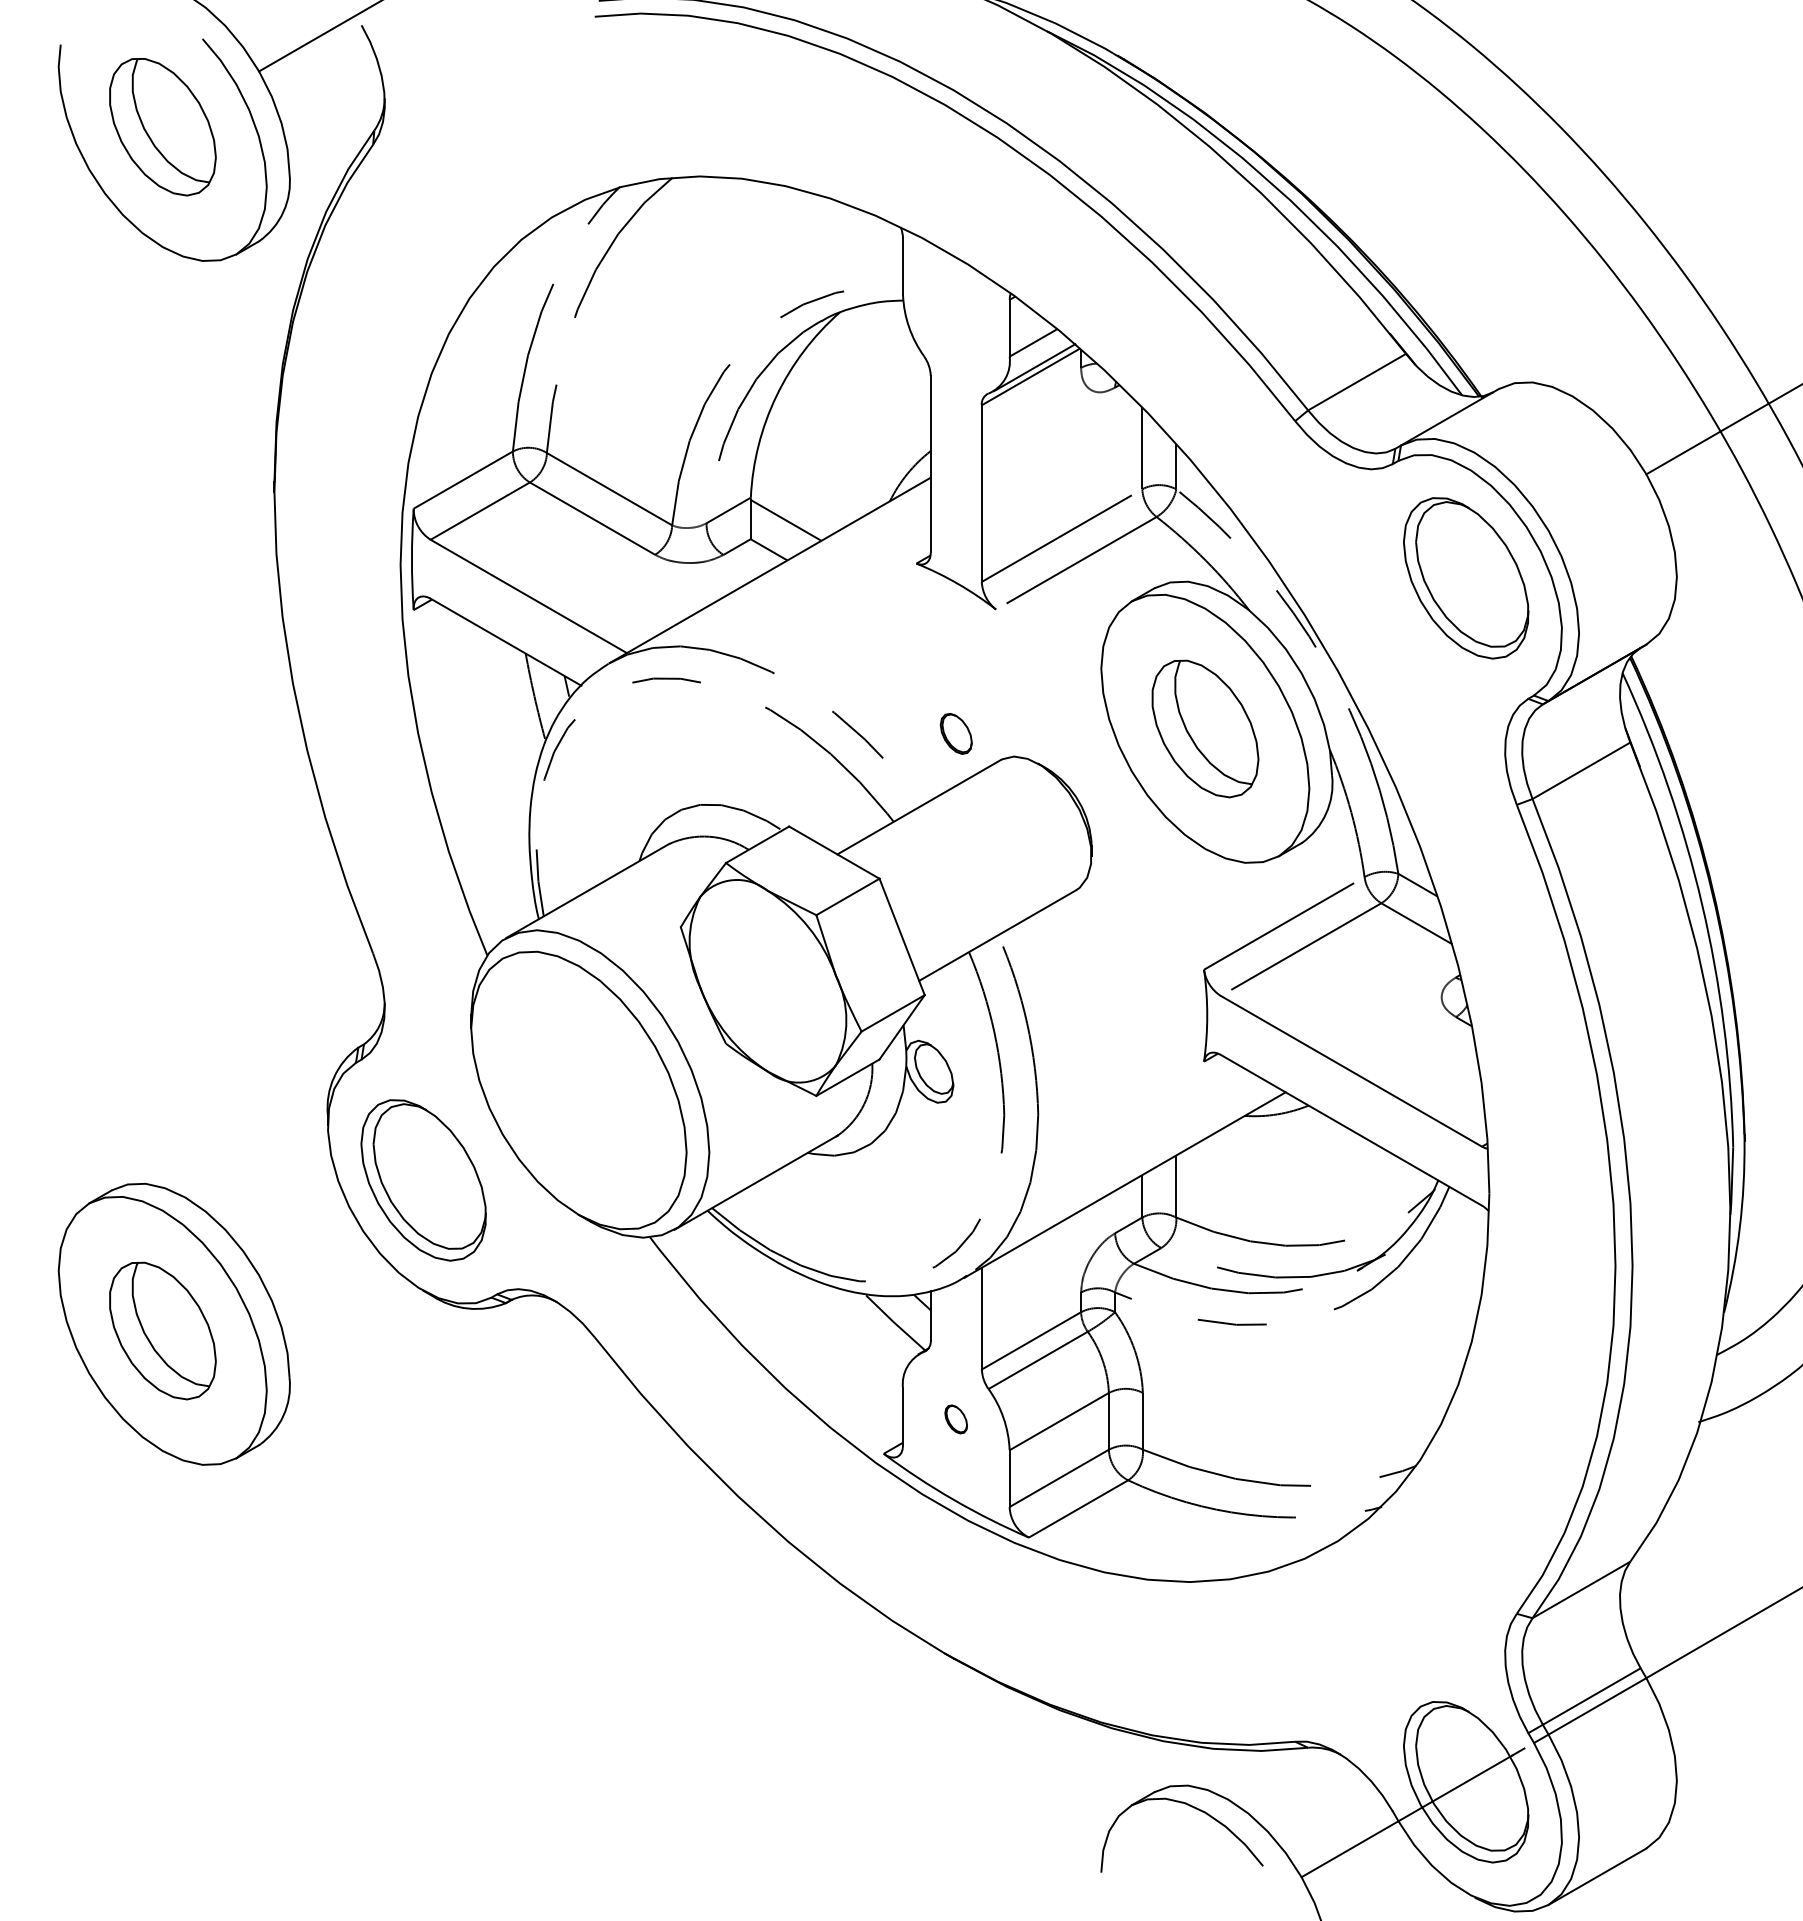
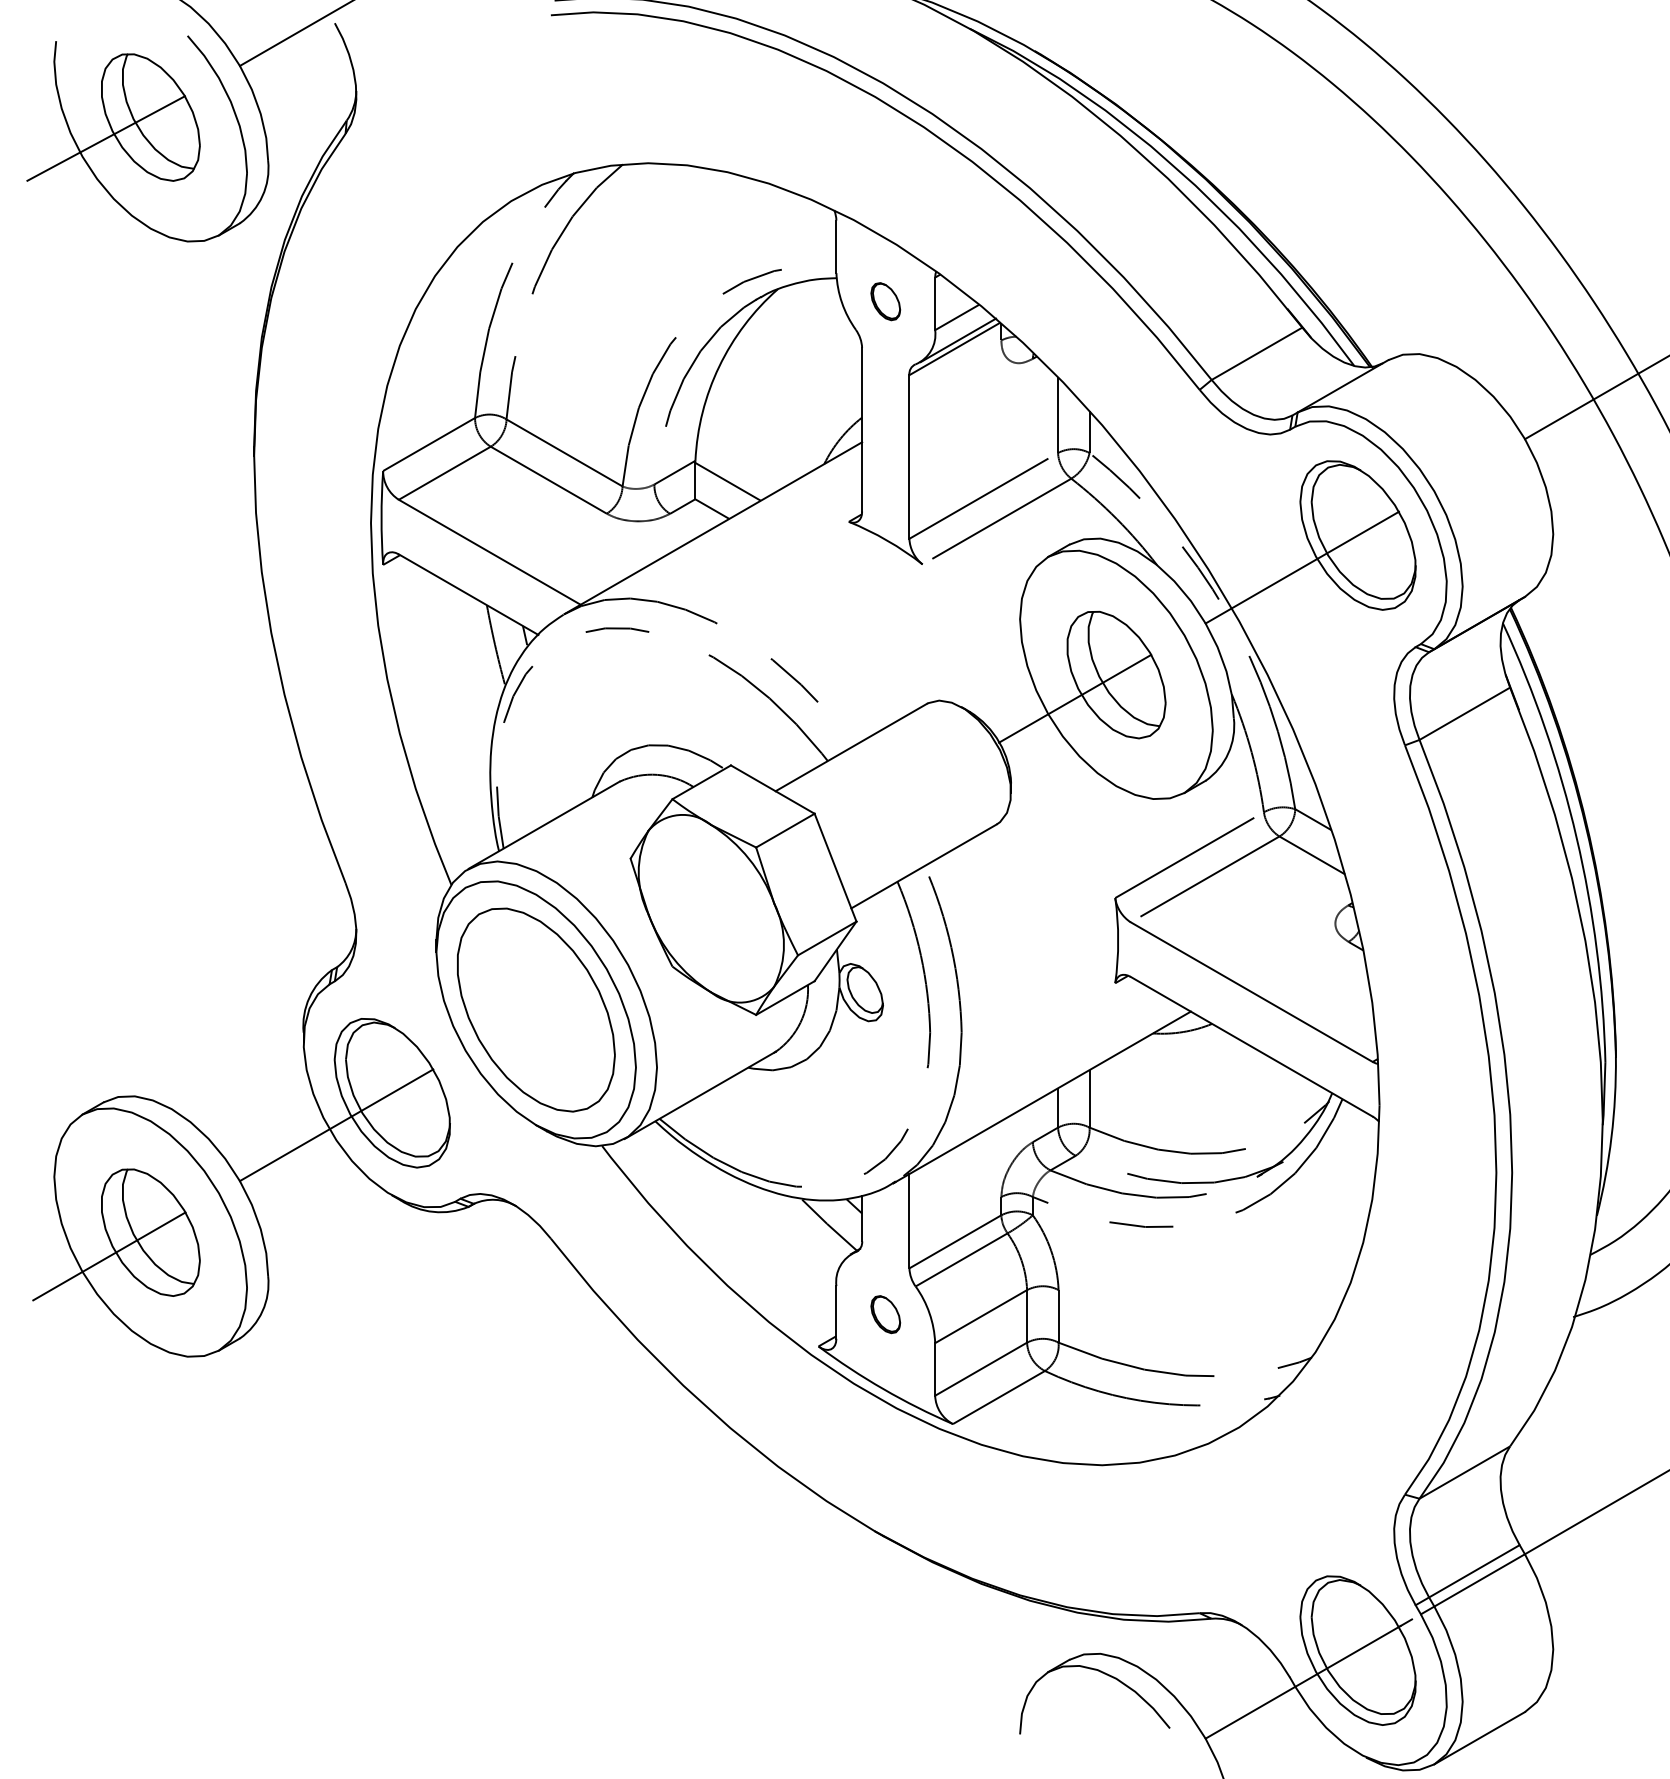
line: (114, 149) -> (106, 138), added
line: (1405, 612) -> (1301, 567), added
part: (955, 733) -> (885, 301), moved
line: (1160, 754) -> (1074, 698), added
part: (578, 1090) -> (535, 1009), added
line: (363, 1214) -> (336, 1124), added
line: (117, 1356) -> (108, 1256), added
part: (955, 1419) -> (885, 1314), size x1.43

